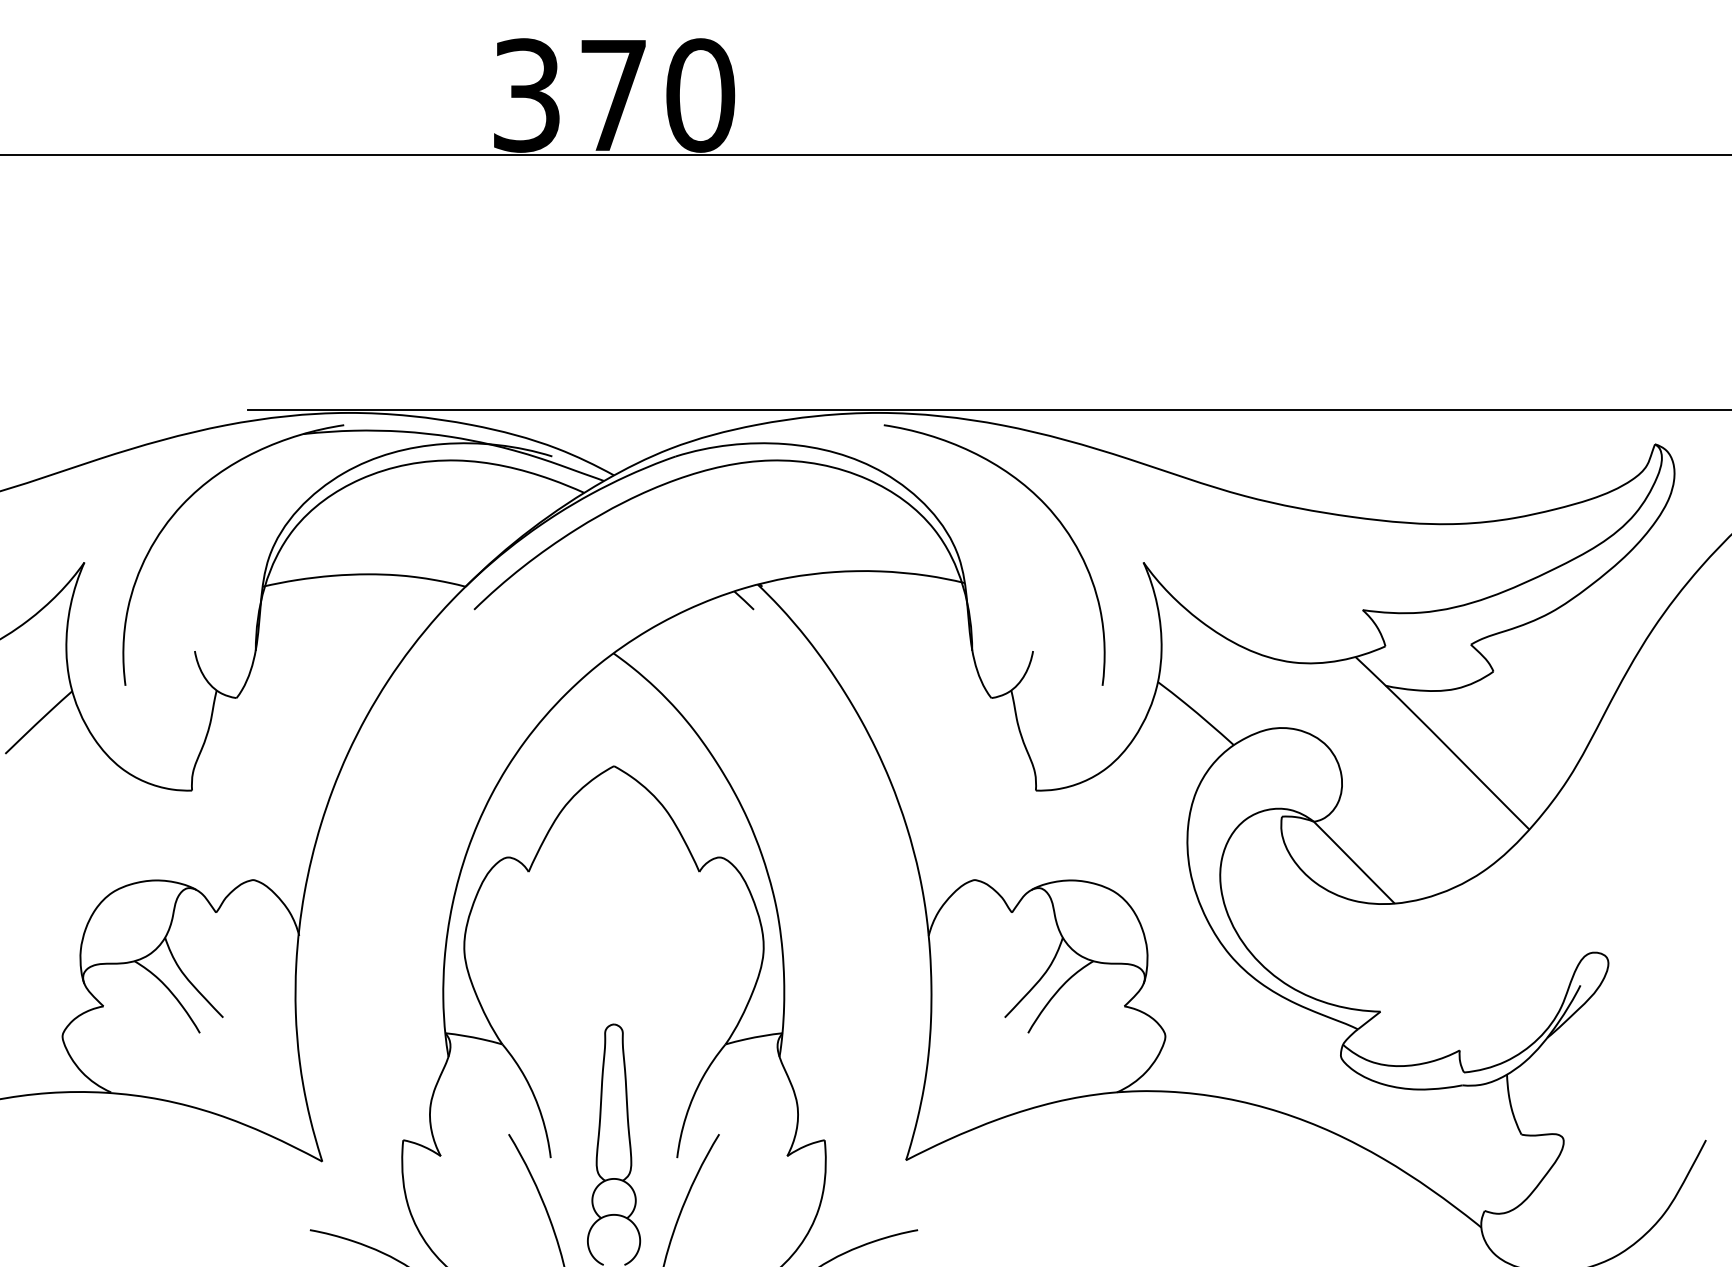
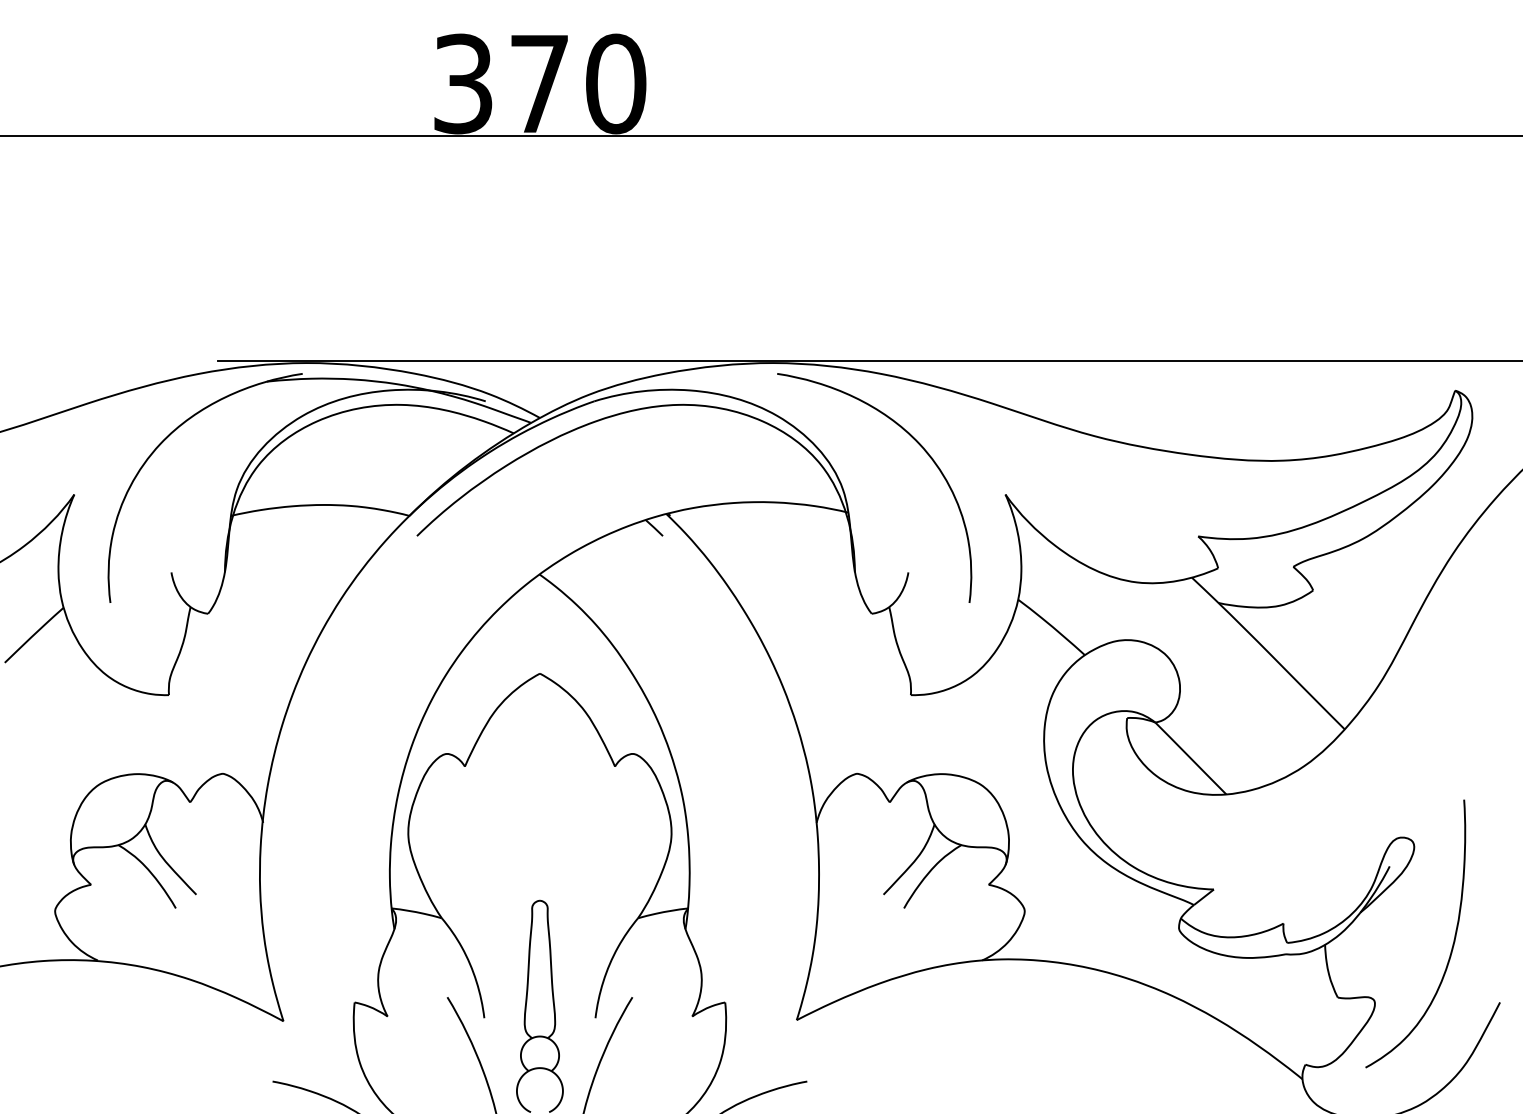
curve: (1652, 1071) -> (1452, 942), added

